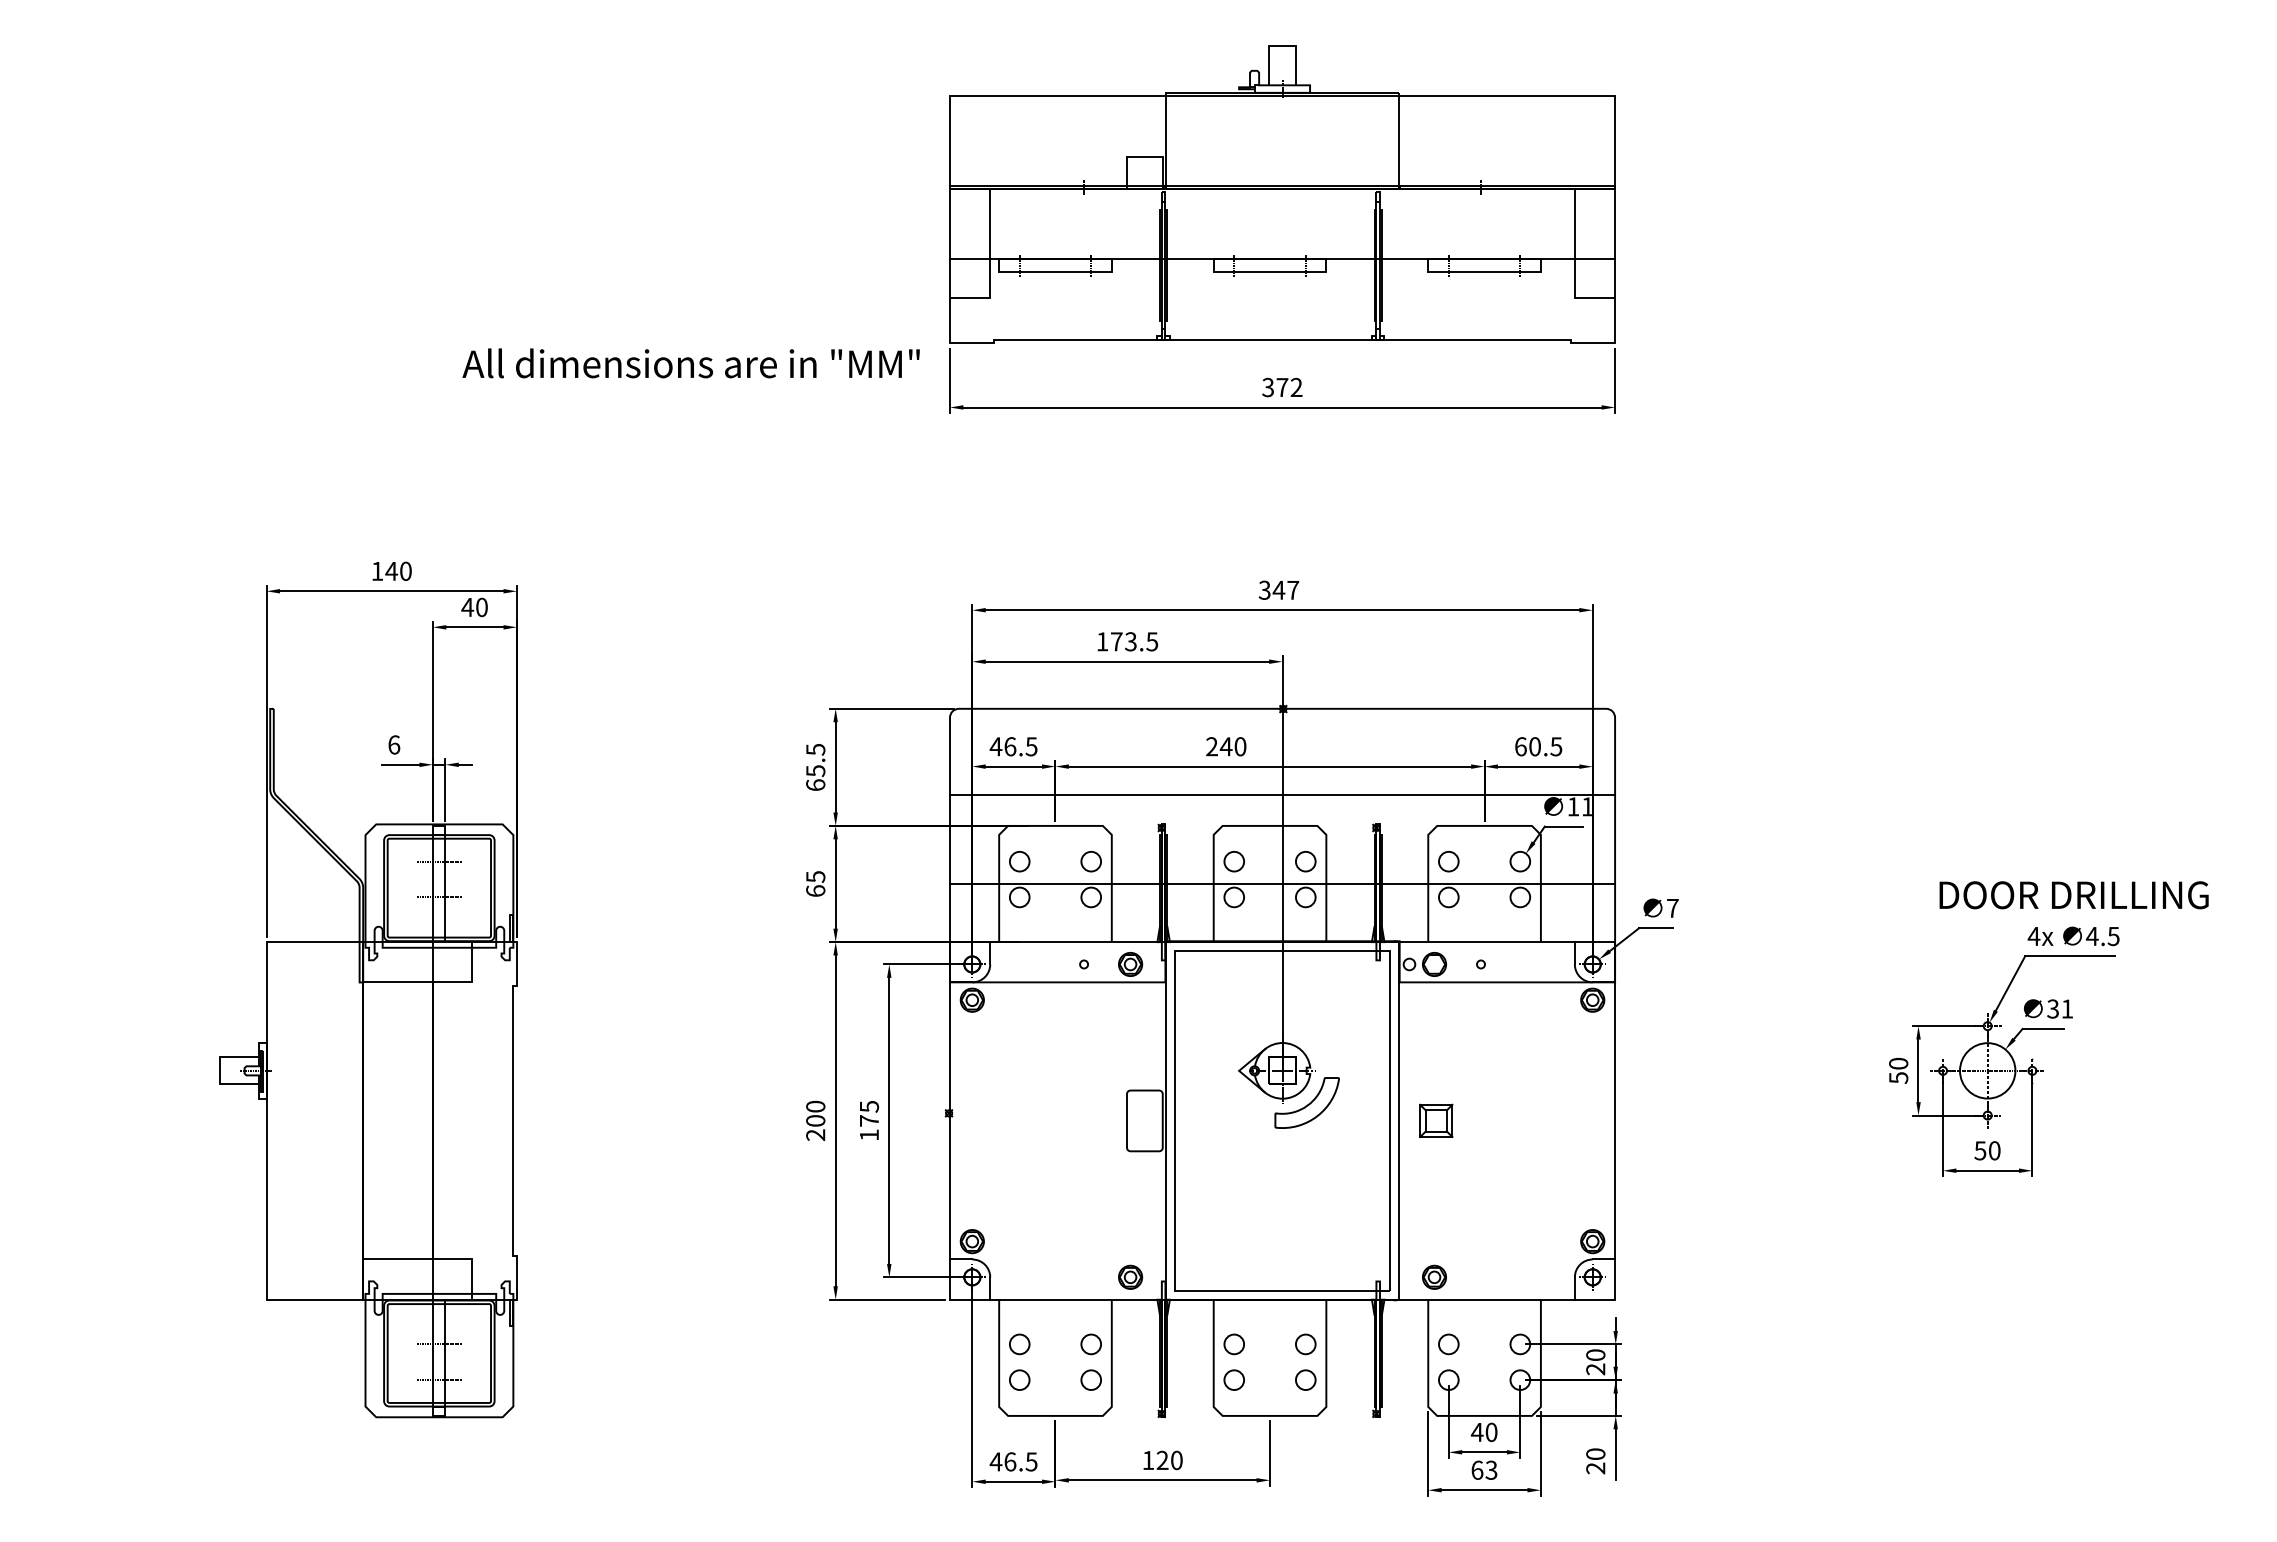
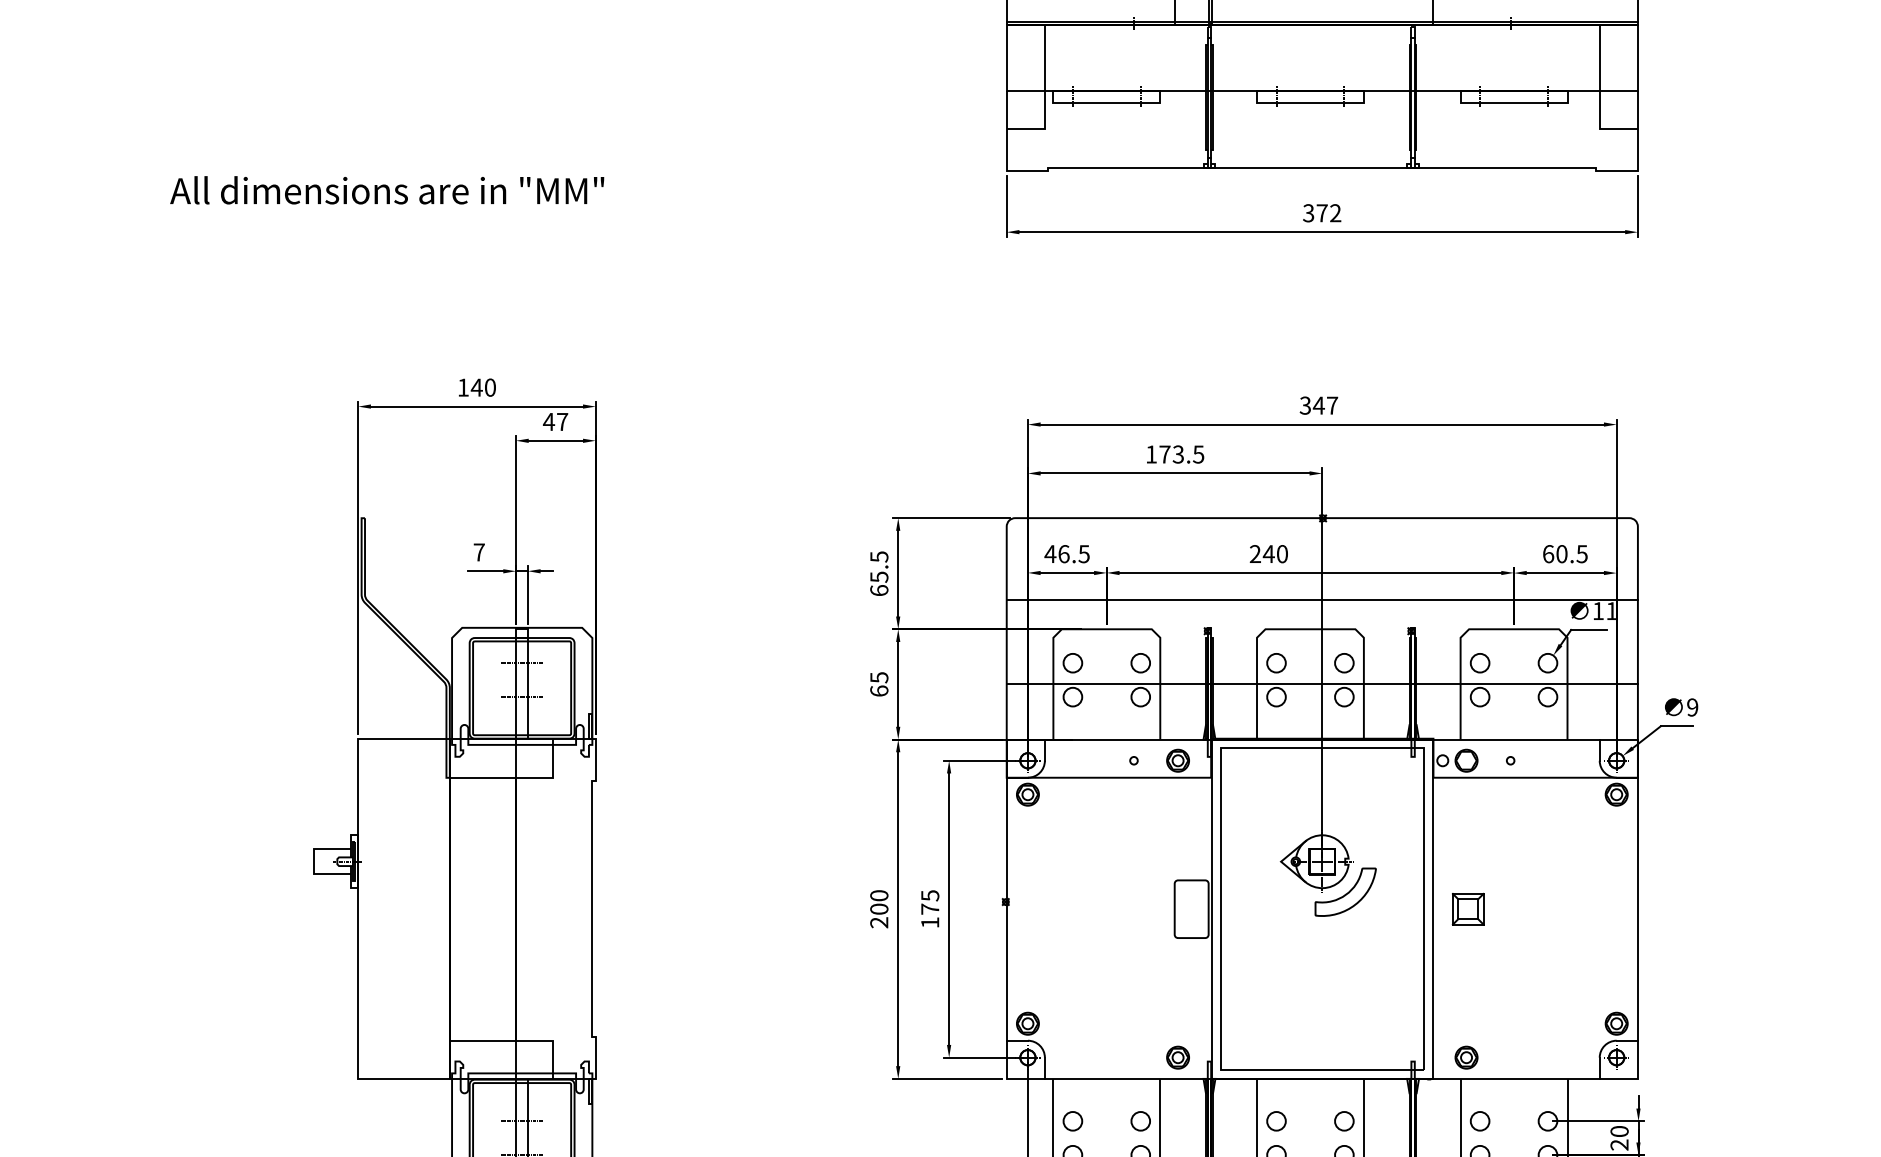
text: (690, 363) -> (386, 190), moved
text: (481, 607) -> (562, 421), 40 -> 47
text: (394, 744) -> (479, 552), 6 -> 7
text: (1672, 907) -> (1692, 706), 7 -> 9

